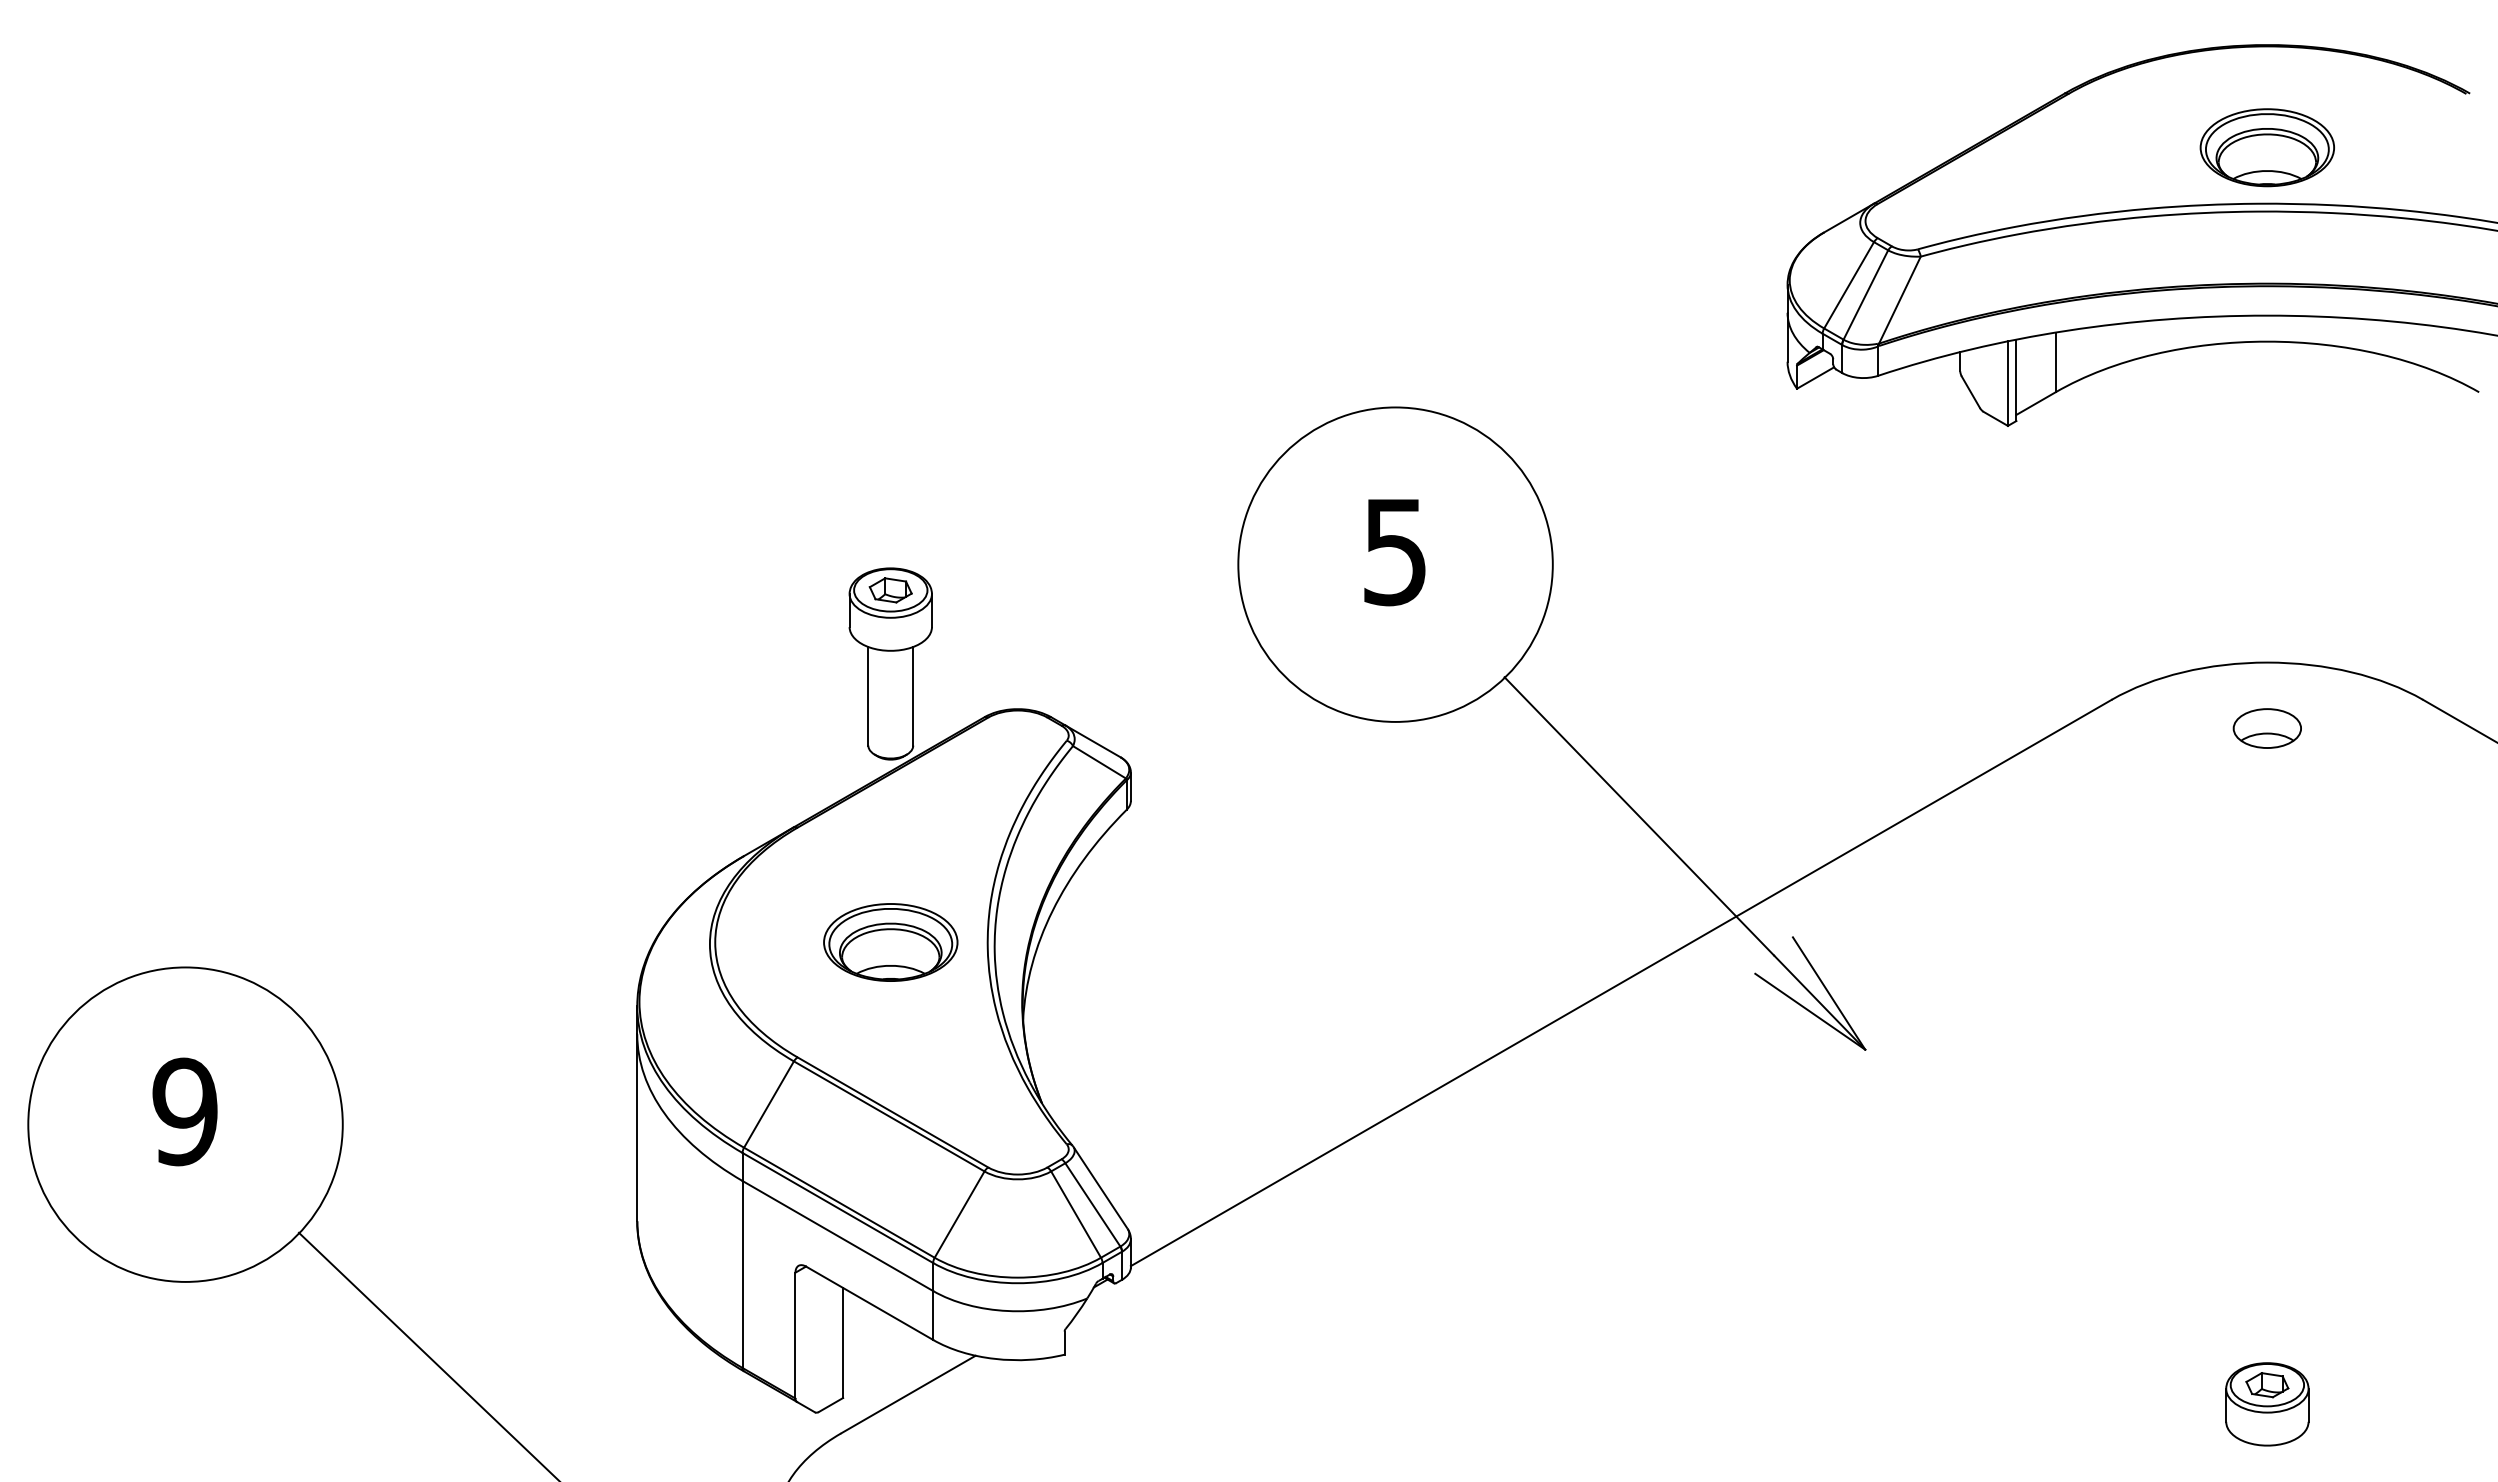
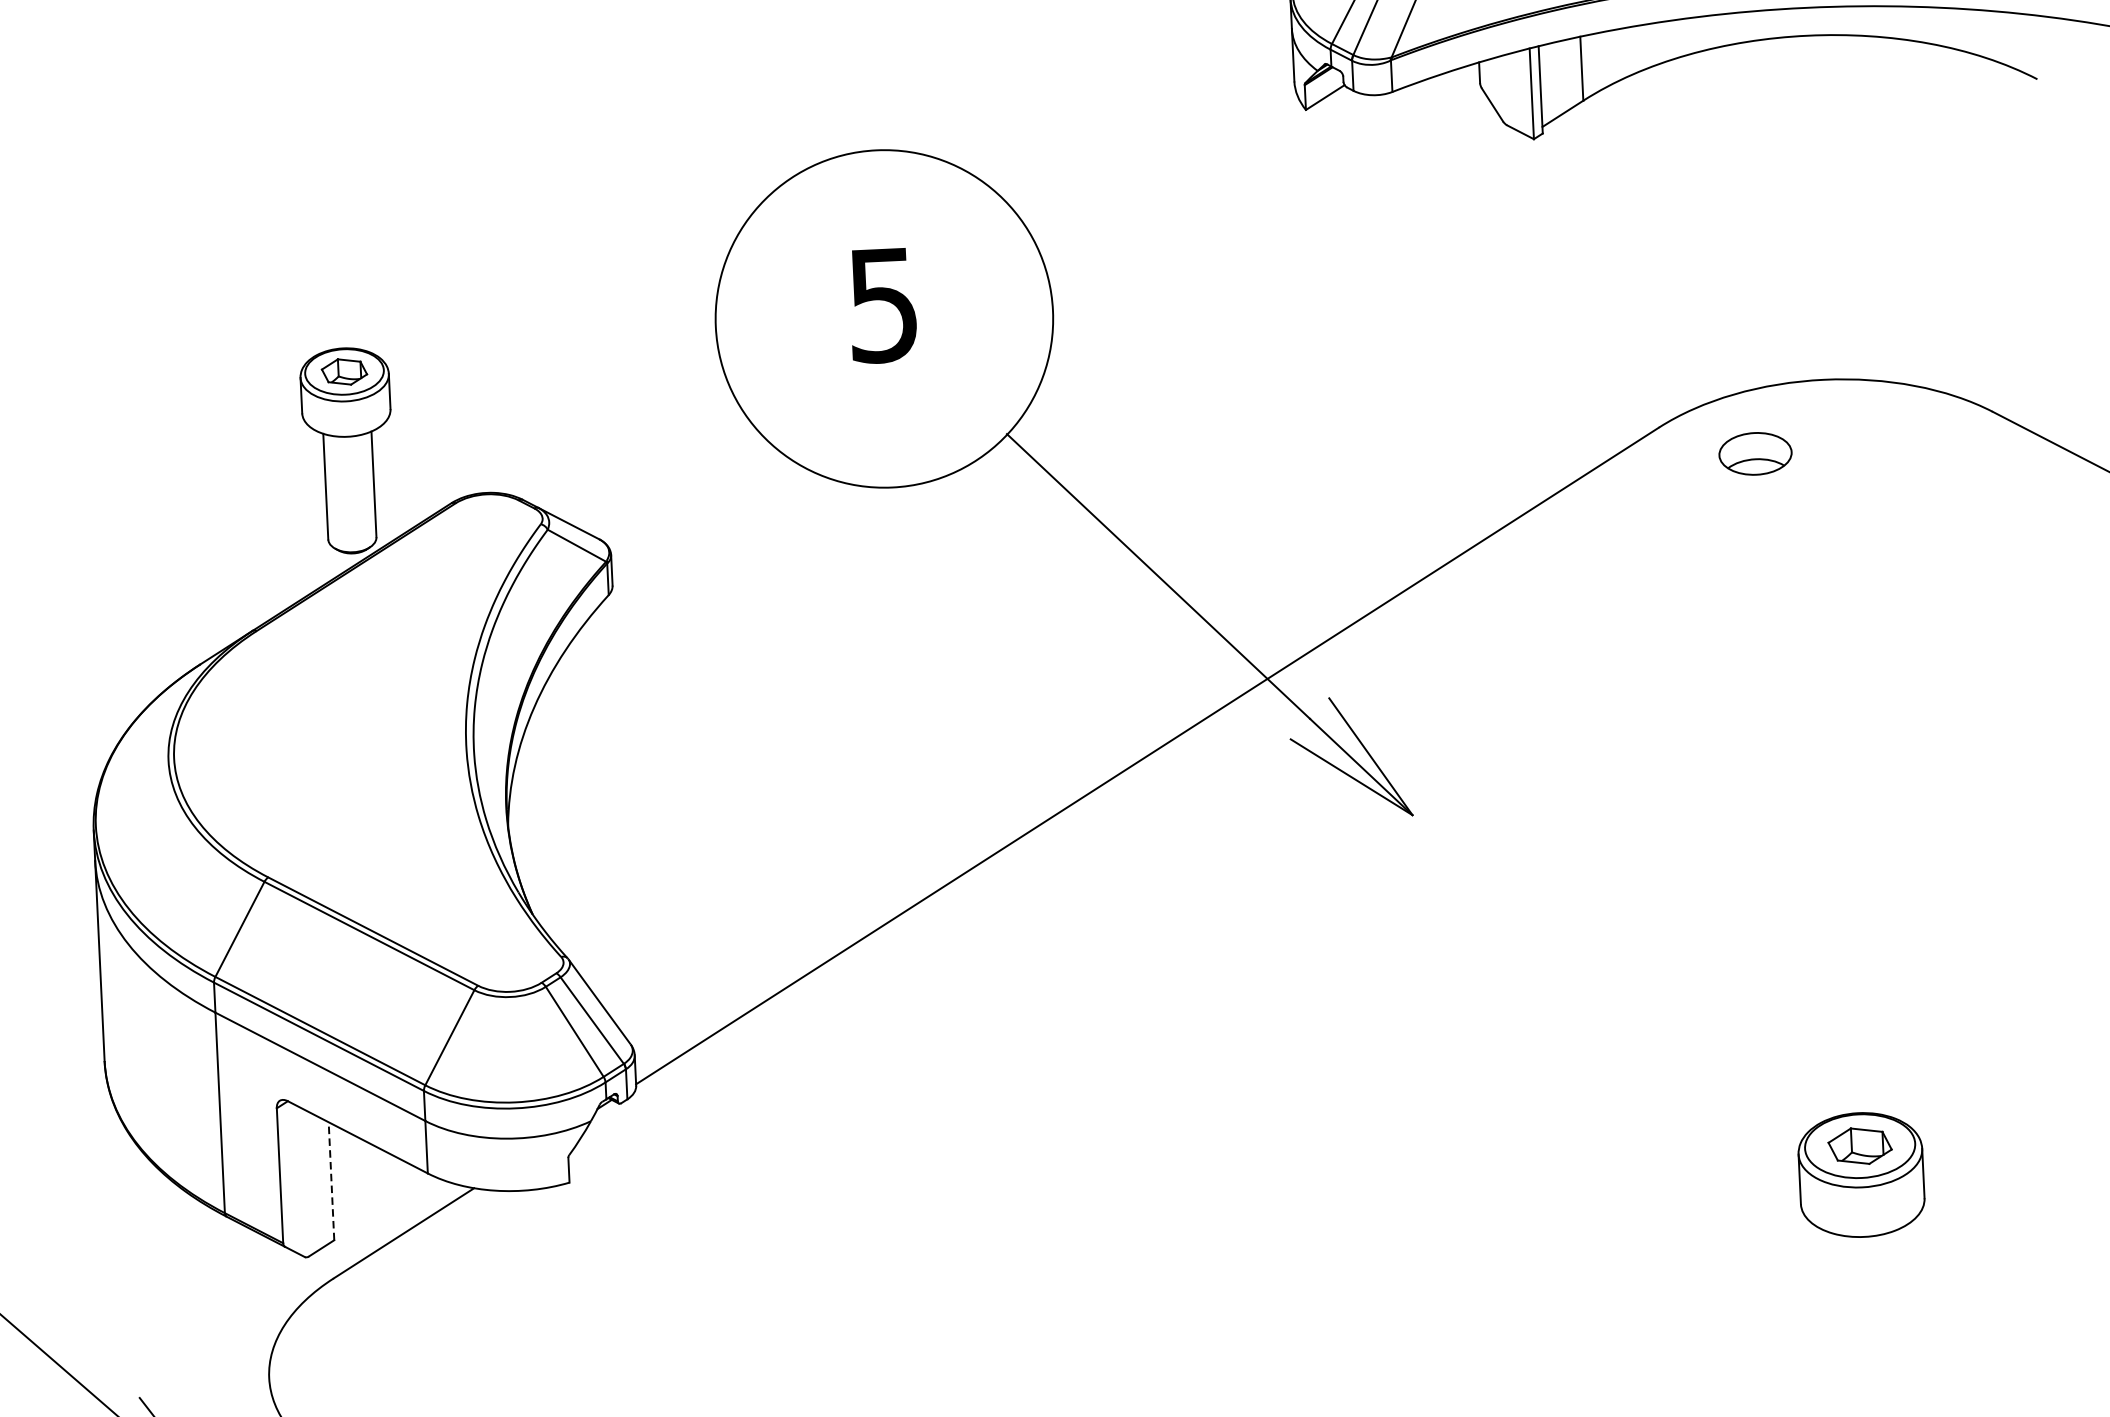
part: (2266, 728) -> (1754, 453), moved
part: (890, 942) -> (362, 749), removed
line: (843, 1342) -> (331, 1180), solid -> dashed
part: (2267, 1404) -> (1861, 1175), size x1.4

